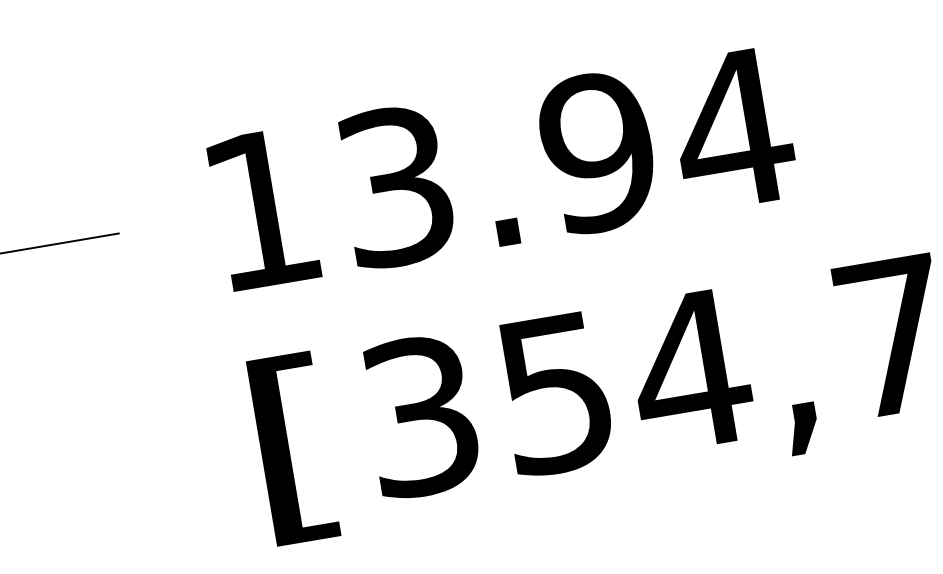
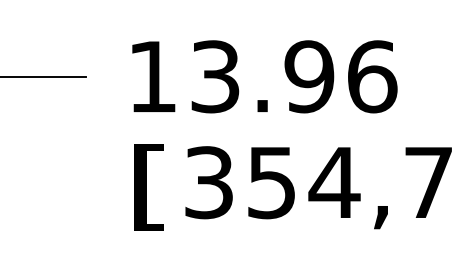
text: (733, 128) -> (372, 76), 13.94 -> 13.96

